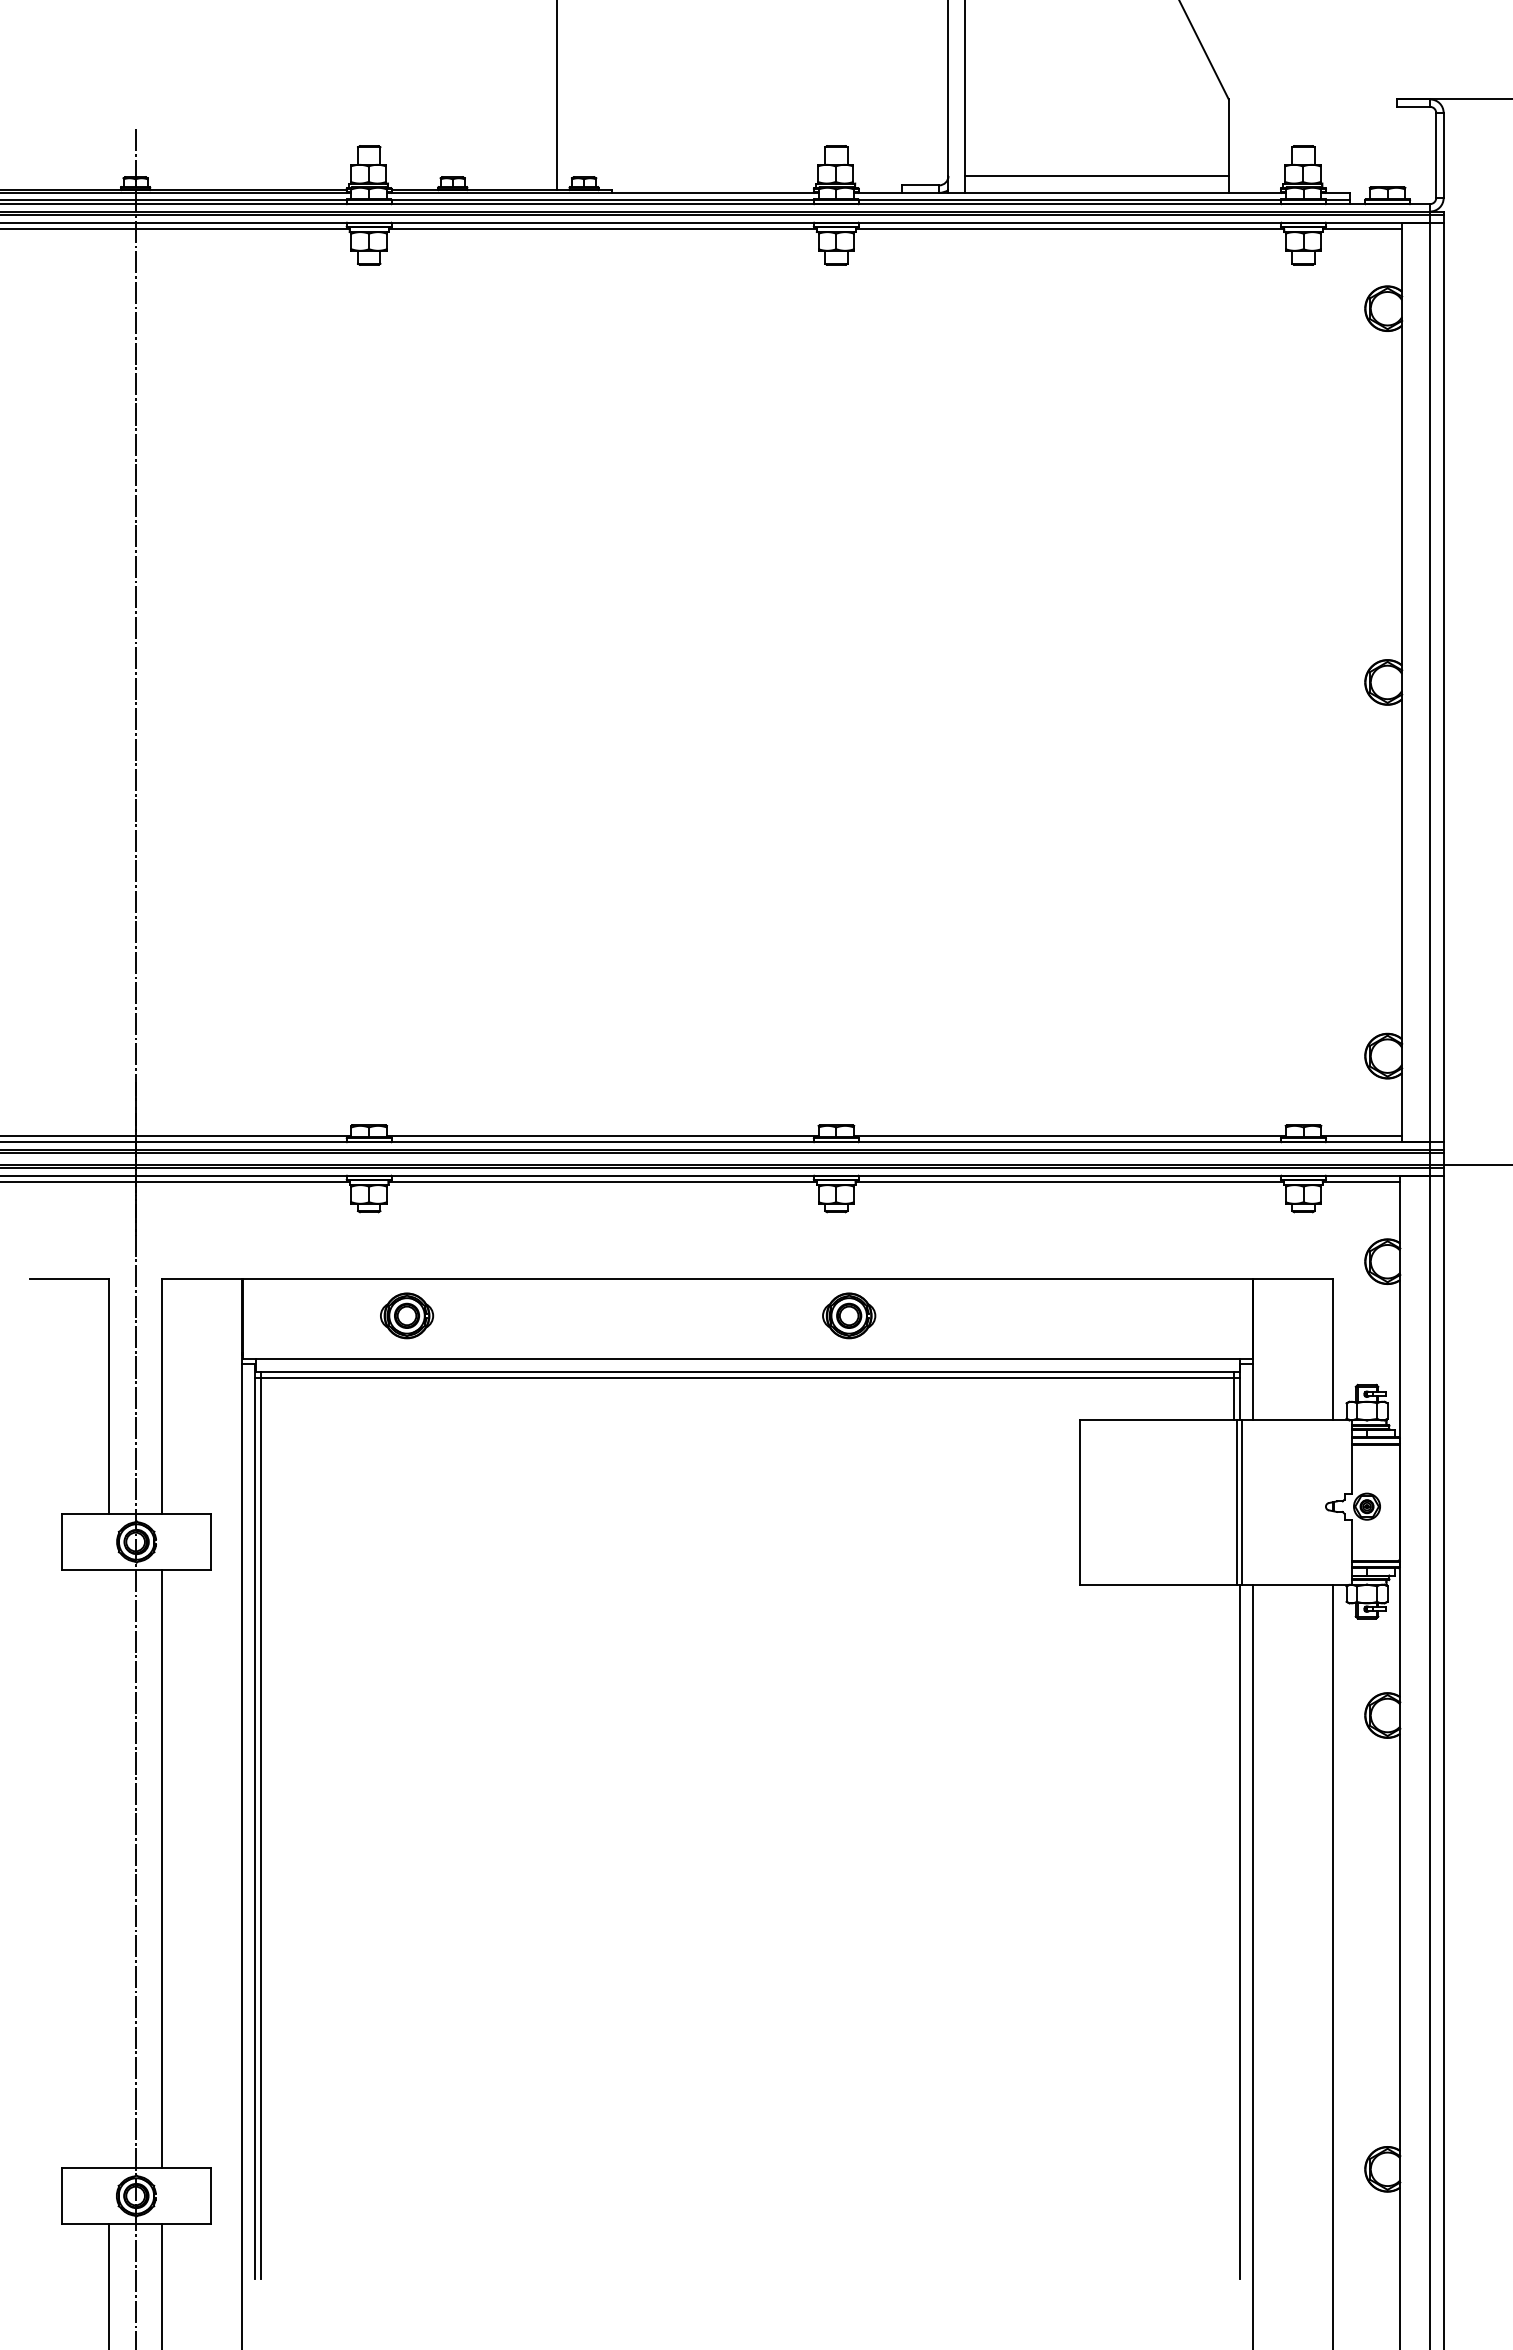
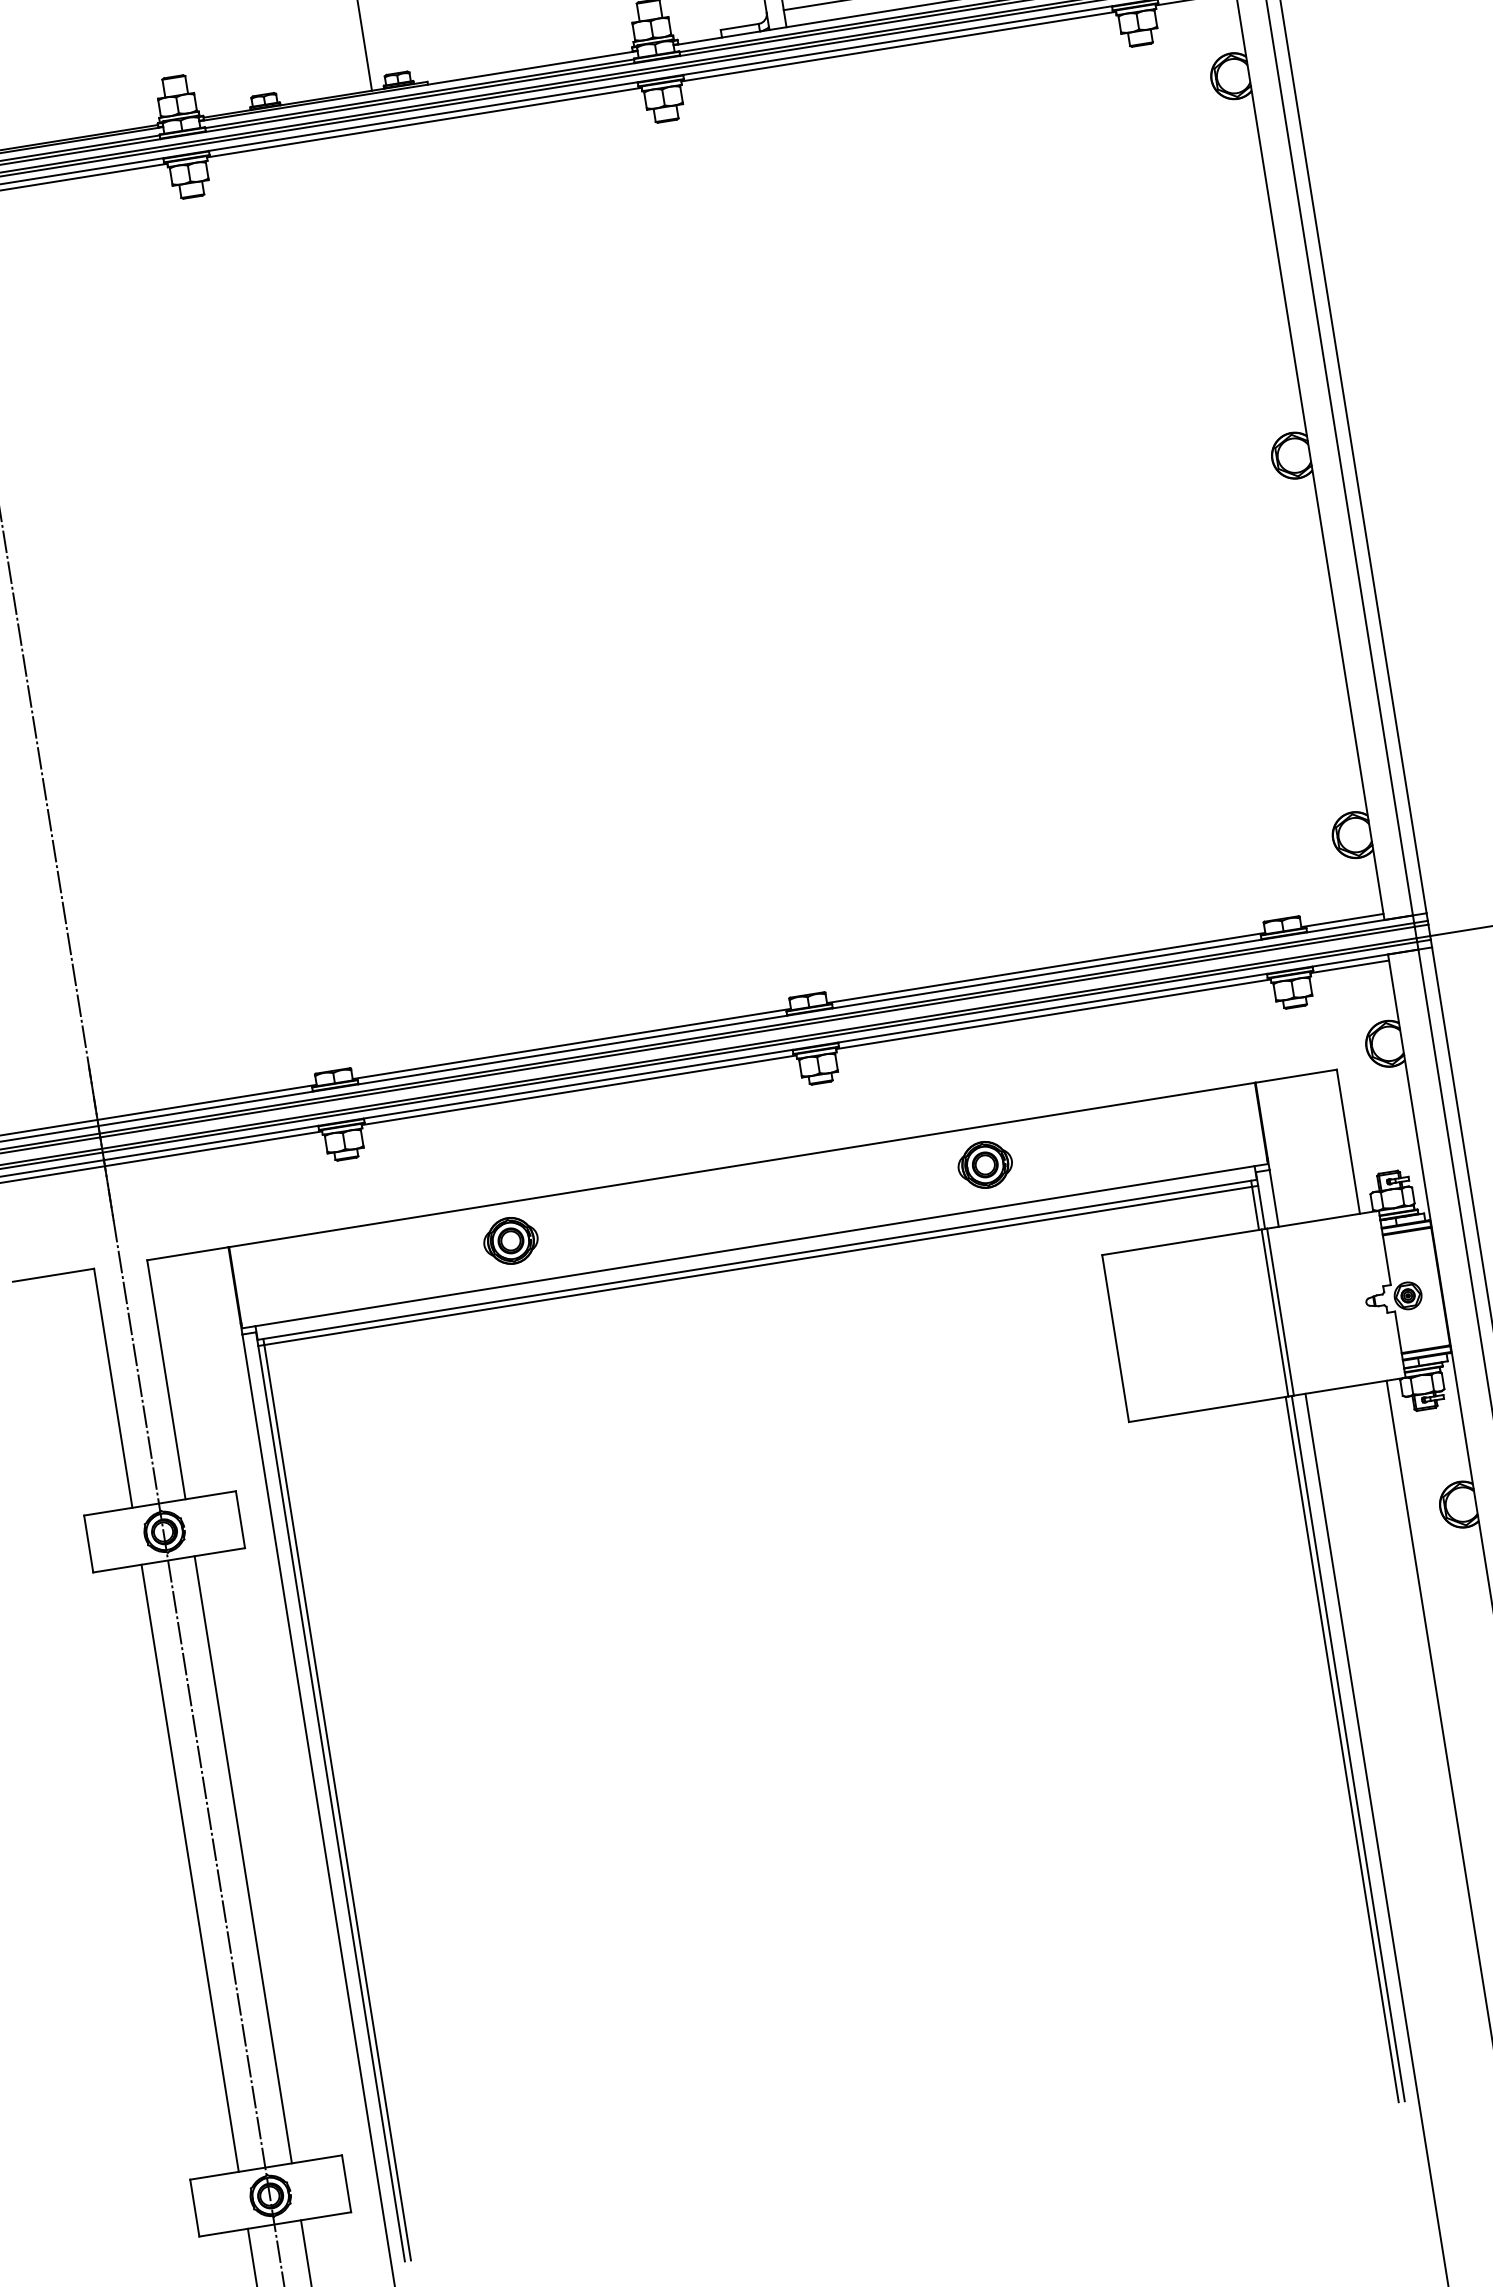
part: (407, 1315) -> (511, 1240), moved
part: (849, 1315) -> (985, 1164), moved
line: (109, 1869) -> (190, 1868), added
line: (1234, 1931) -> (1342, 1748), added

